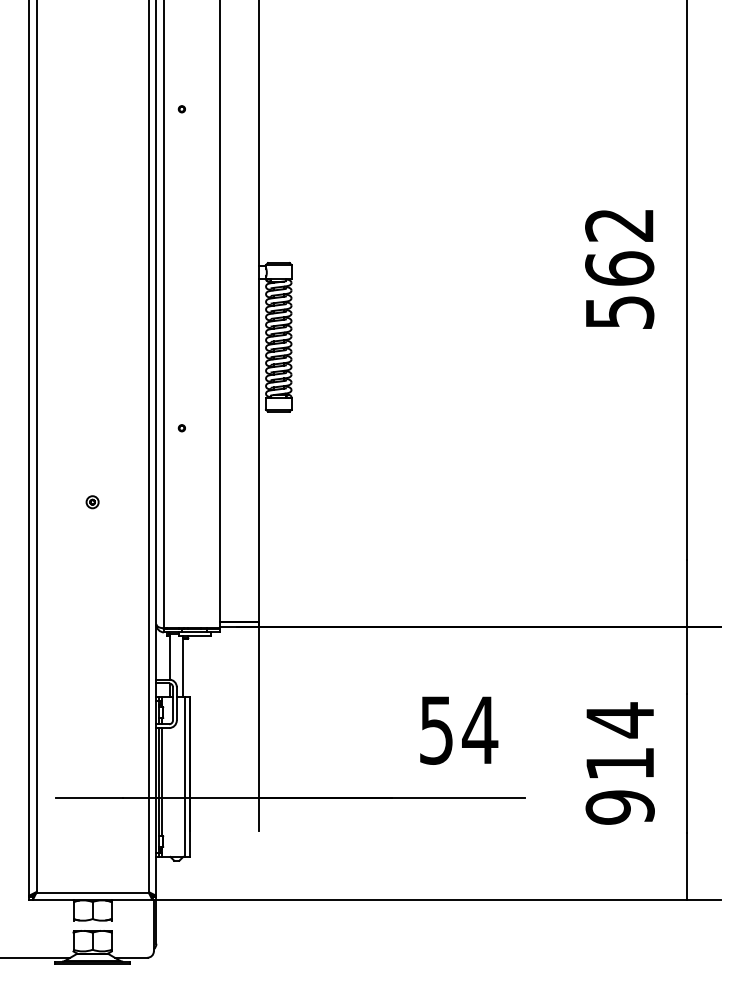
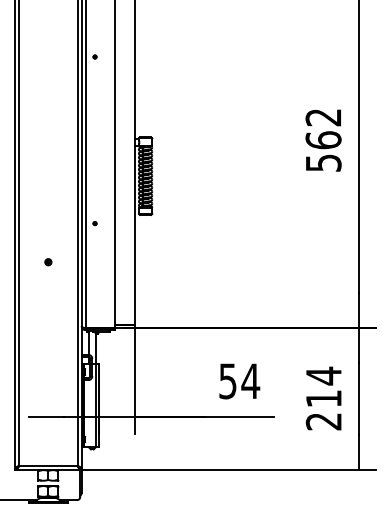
text: (619, 807) -> (323, 421), 914 -> 214

